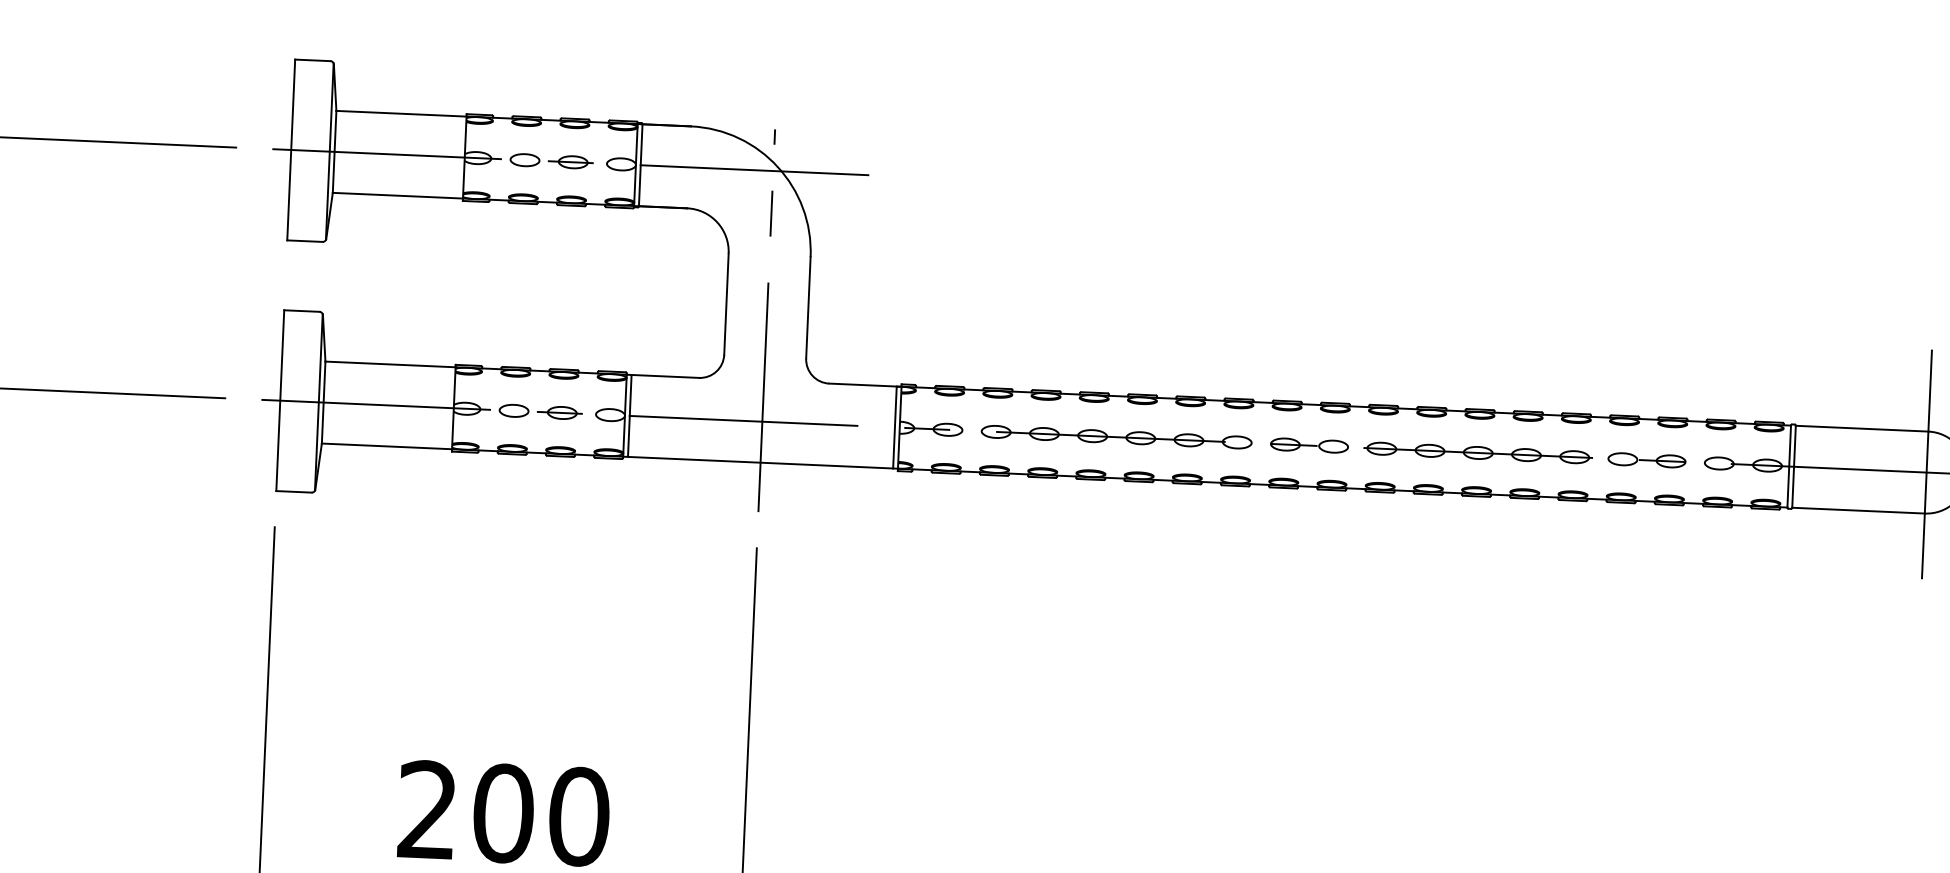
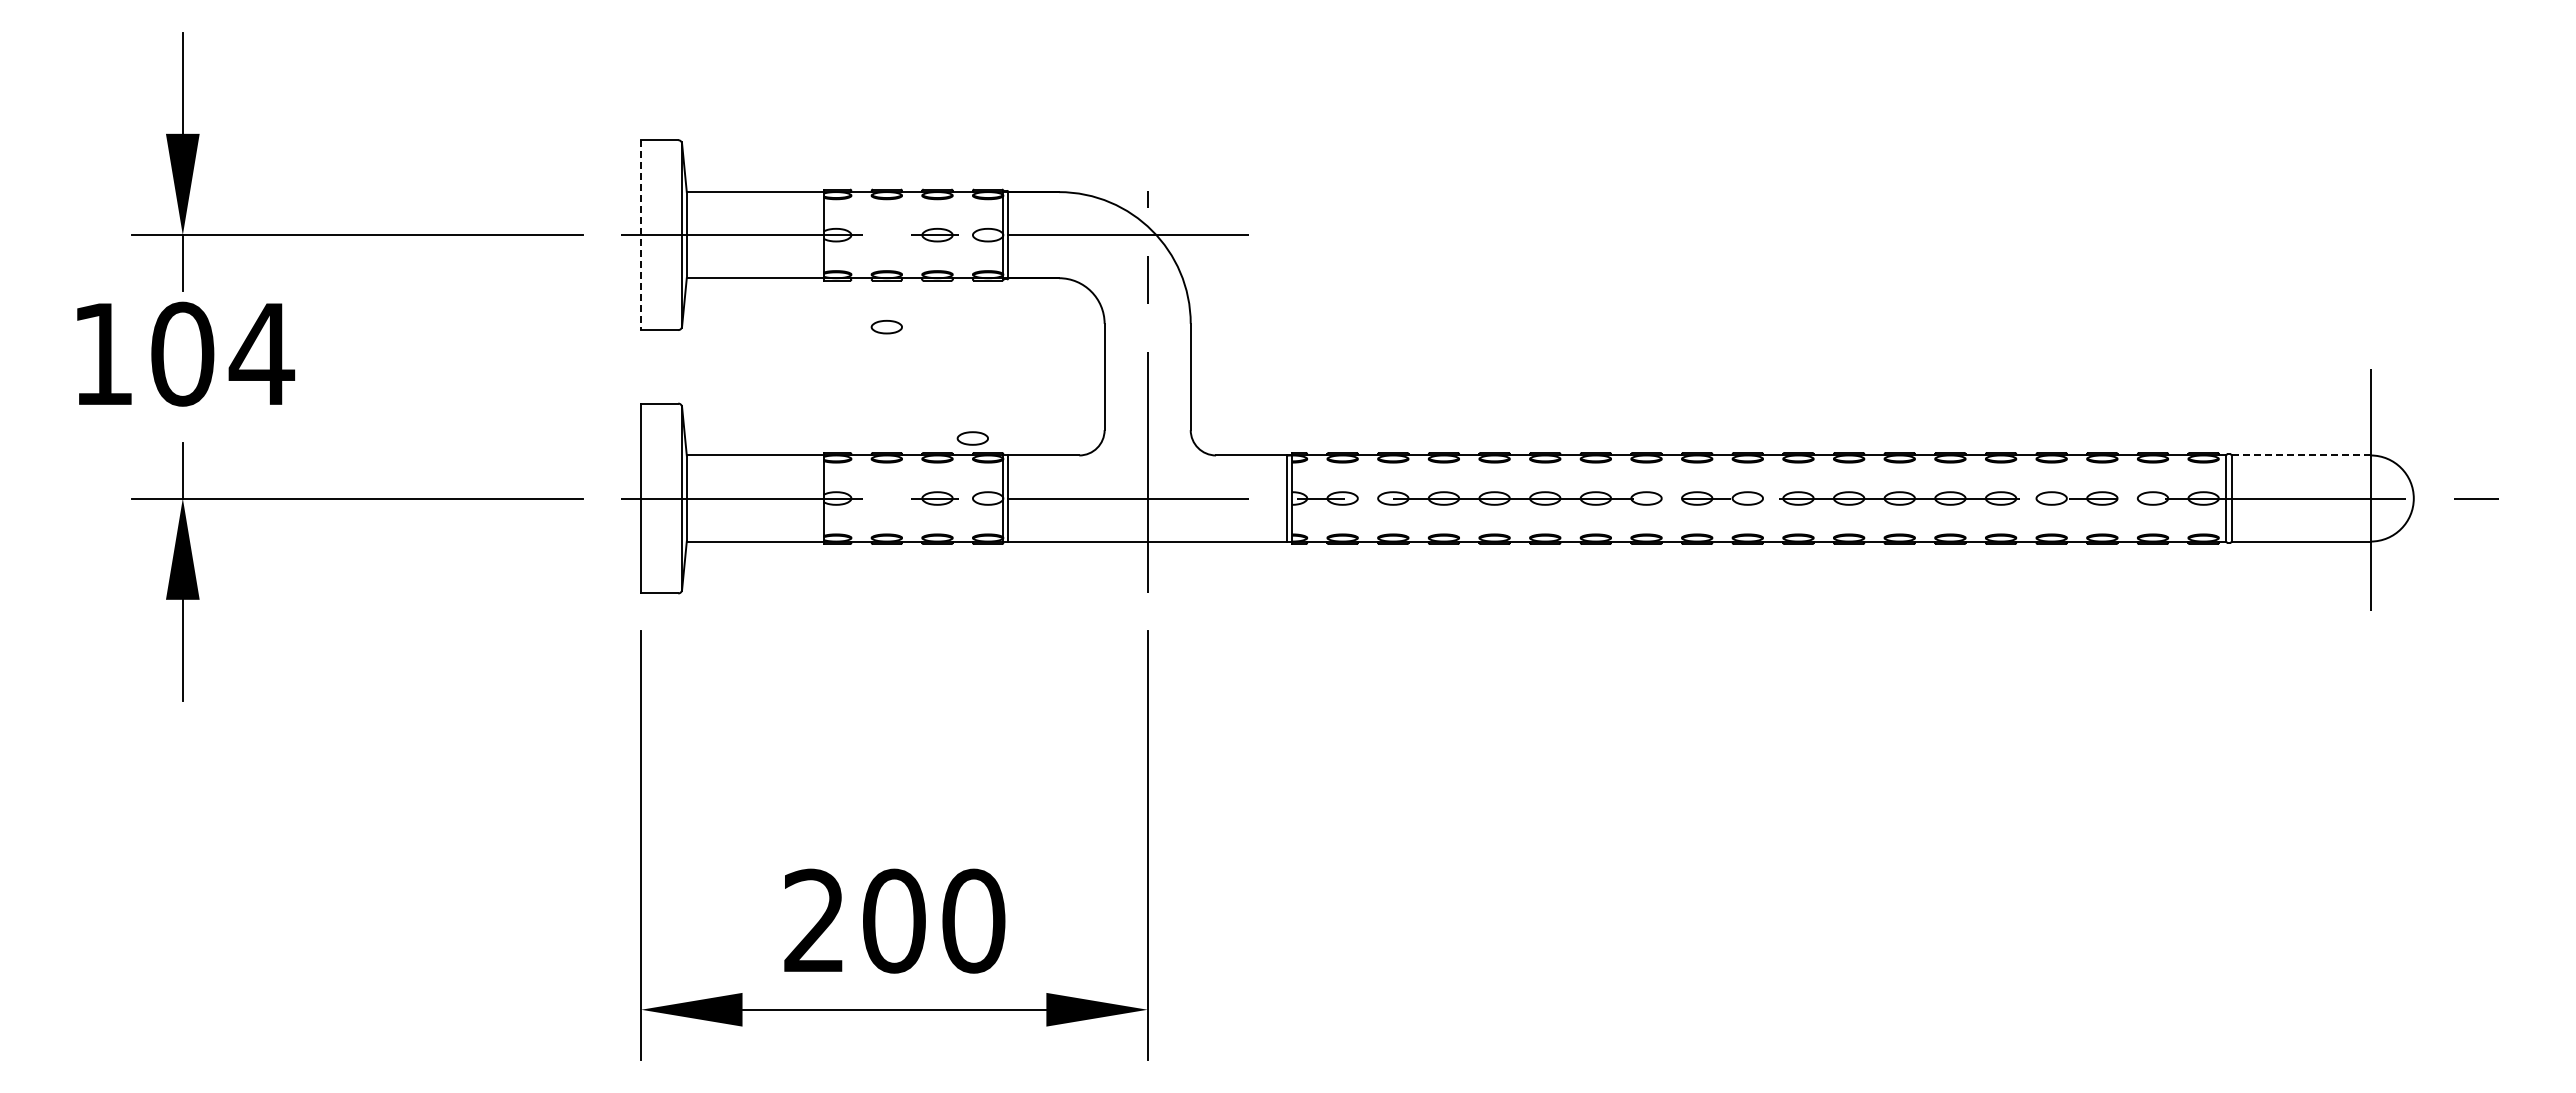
line: (291, 150) -> (641, 235), solid -> dashed
part: (524, 160) -> (886, 327), moved
part: (513, 410) -> (972, 438), moved
line: (1862, 428) -> (2301, 455), solid -> dashed

